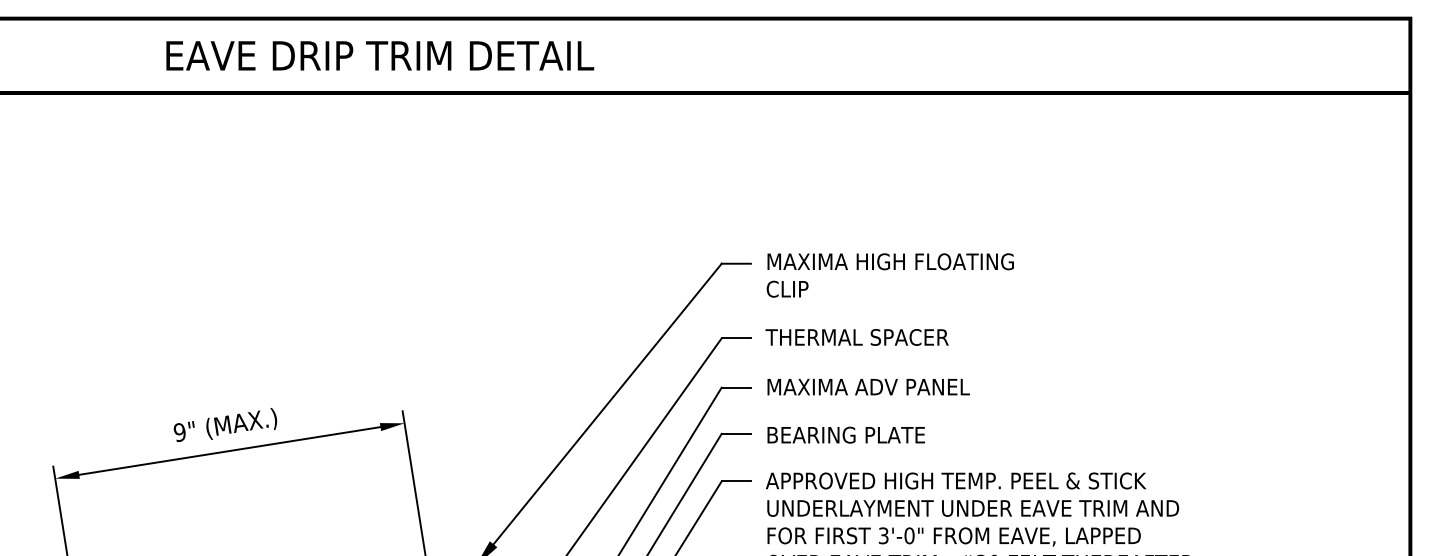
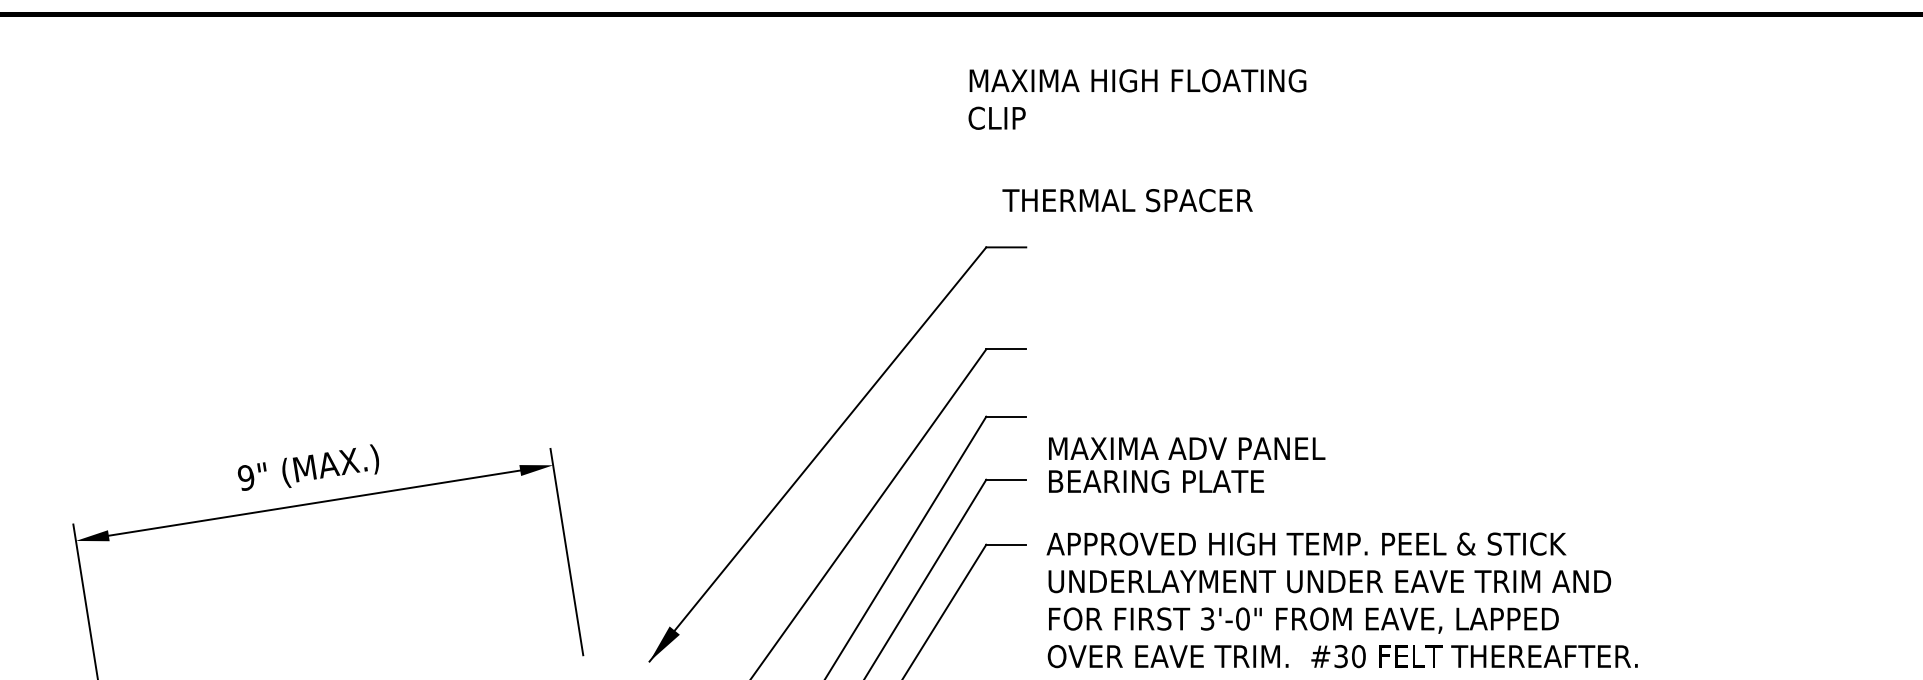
text: (889, 275) -> (1136, 99), moved
text: (856, 337) -> (1126, 200), moved
text: (868, 387) -> (1186, 449), moved

